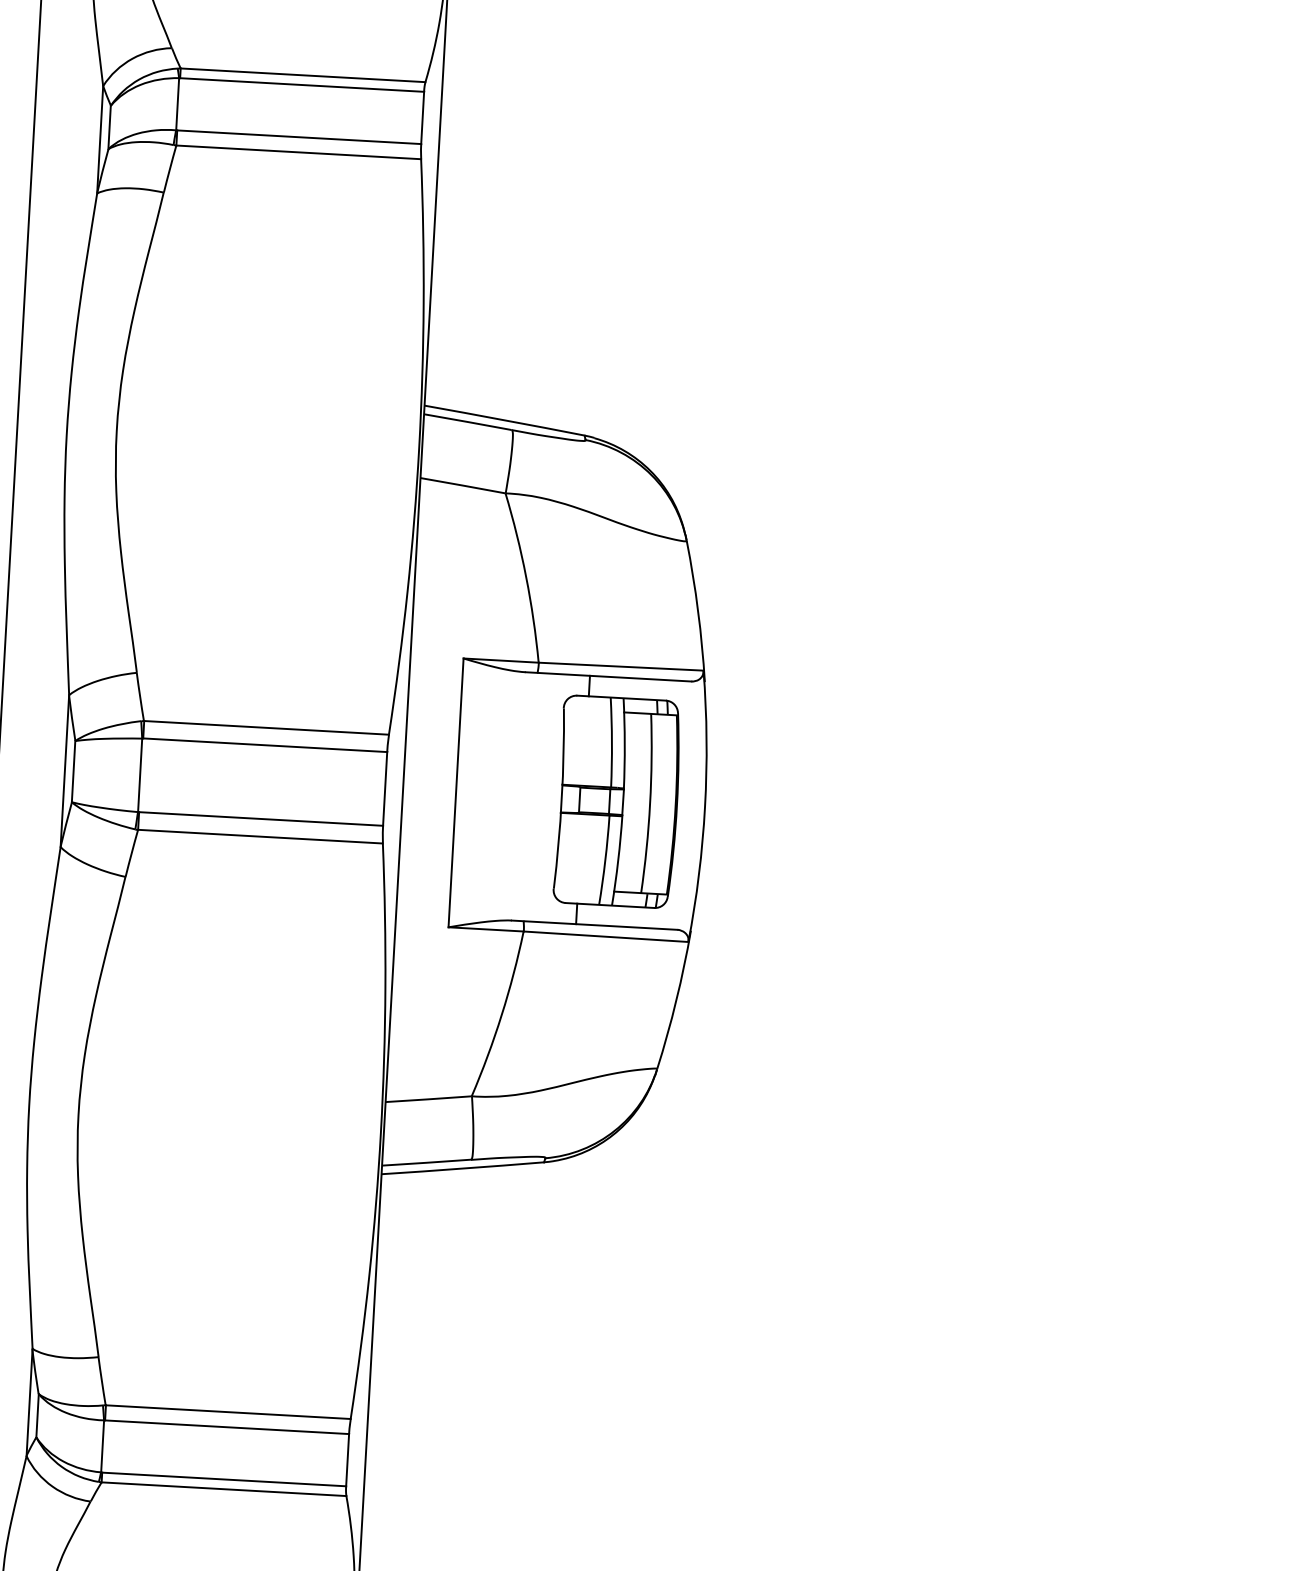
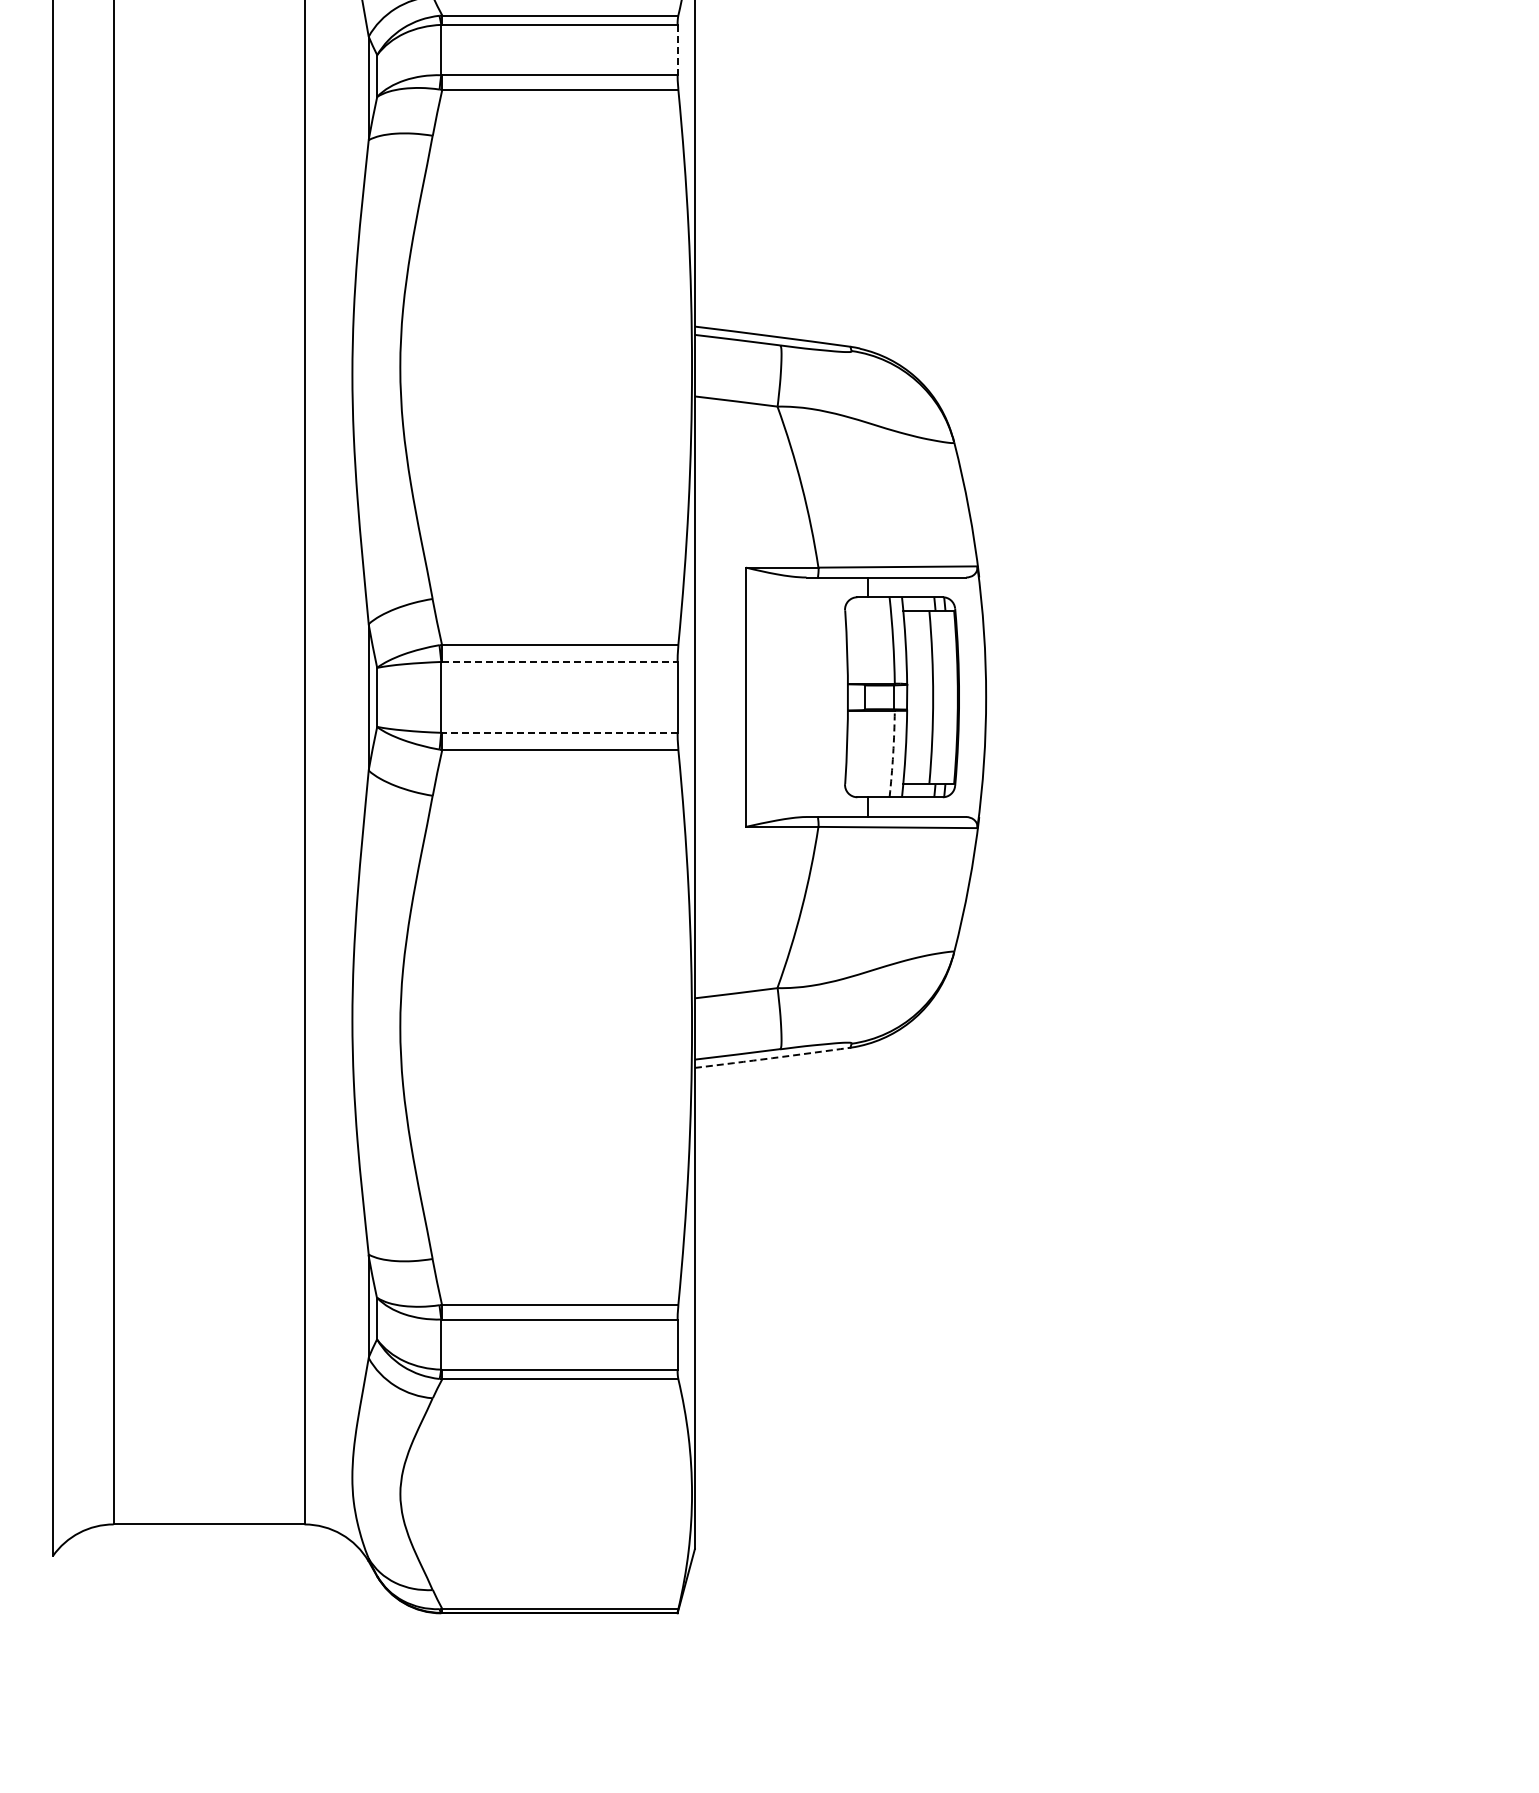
line: (422, 118) -> (677, 50), solid -> dashed
line: (264, 745) -> (559, 661), solid -> dashed
line: (260, 818) -> (559, 732), solid -> dashed
arc: (605, 860) -> (893, 754), solid -> dashed
arc: (462, 1168) -> (772, 1058), solid -> dashed

